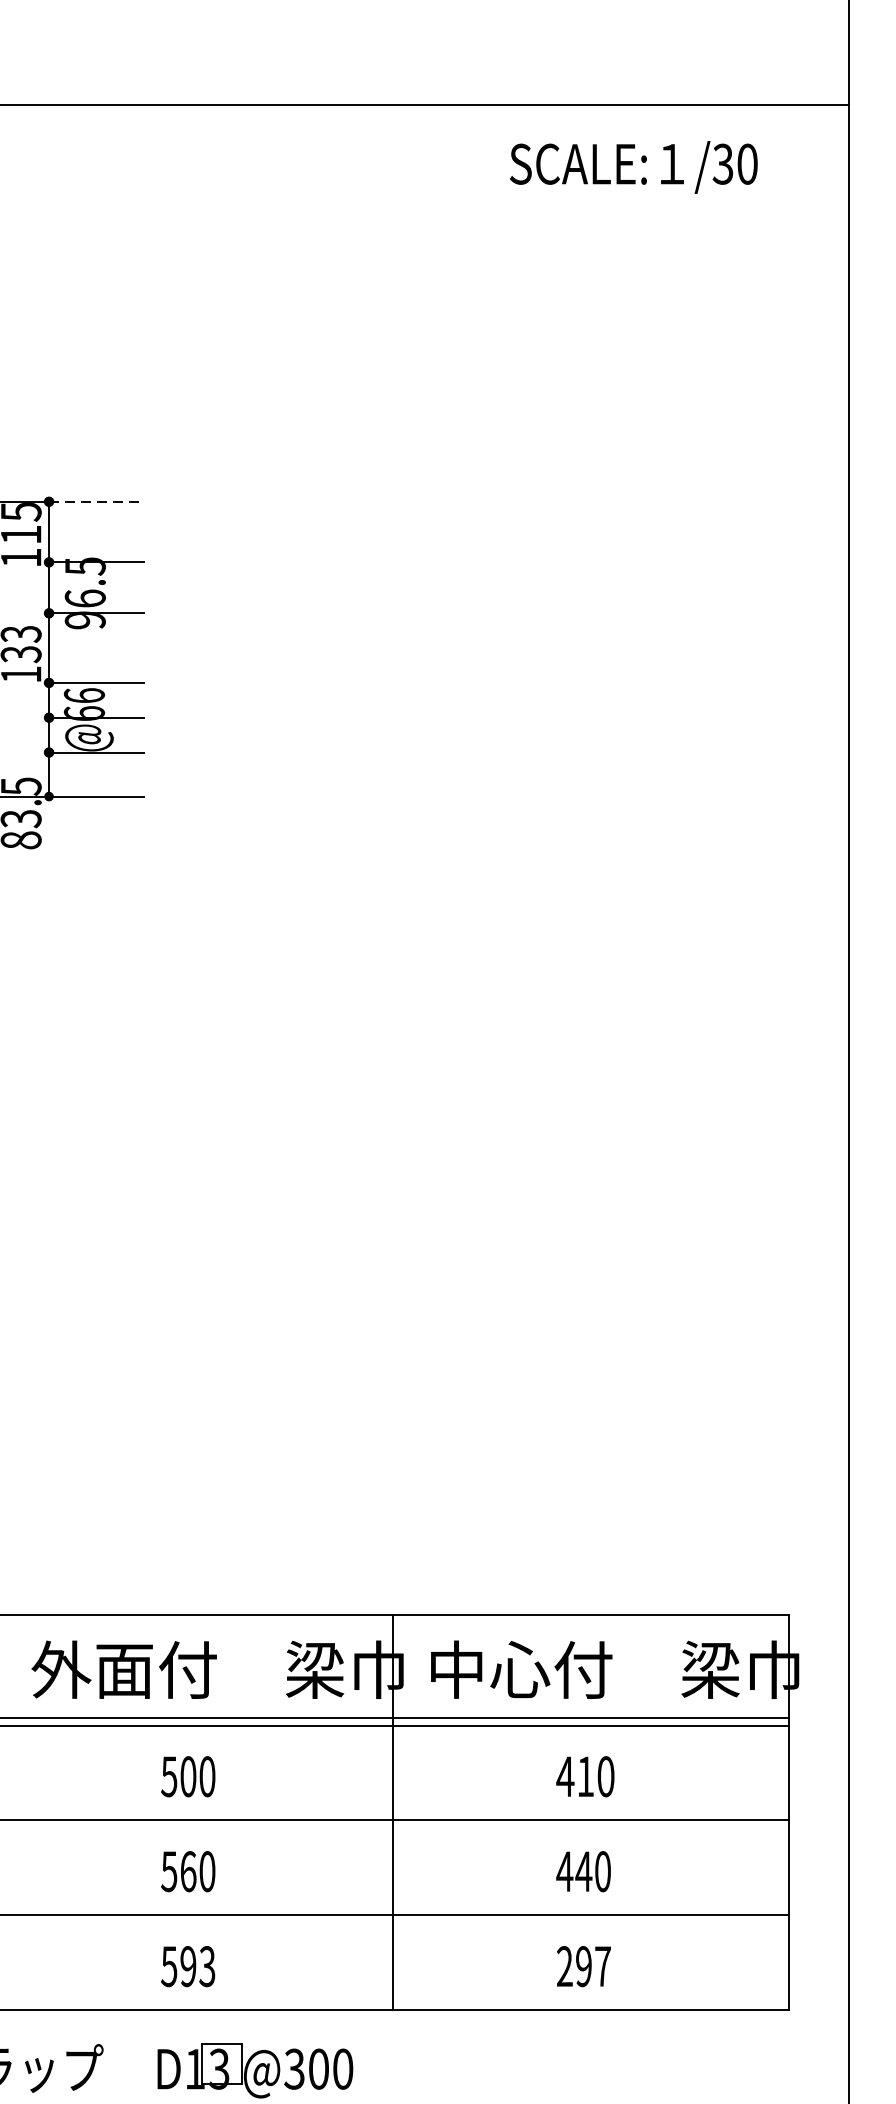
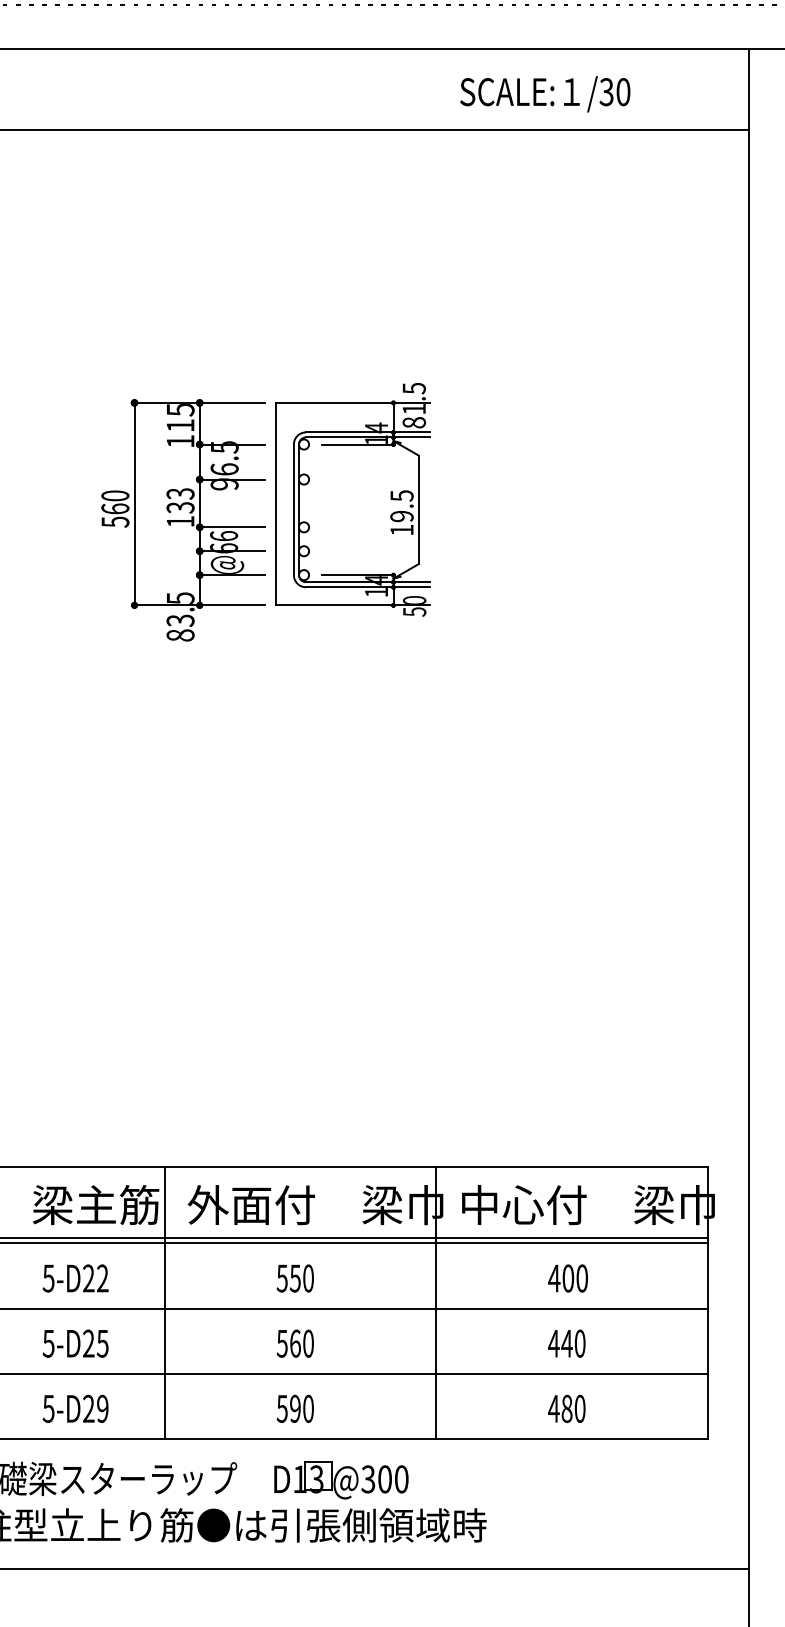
text: (634, 167) -> (545, 94), moved
line: (96, 501) -> (232, 402), dashed -> solid
part: (271, 642) -> (352, 499), added
text: (187, 1776) -> (294, 1278), 500 -> 550
text: (586, 1776) -> (568, 1278), 410 -> 400
text: (205, 1965) -> (307, 1408), 593 -> 590
text: (583, 1965) -> (566, 1408), 297 -> 480

